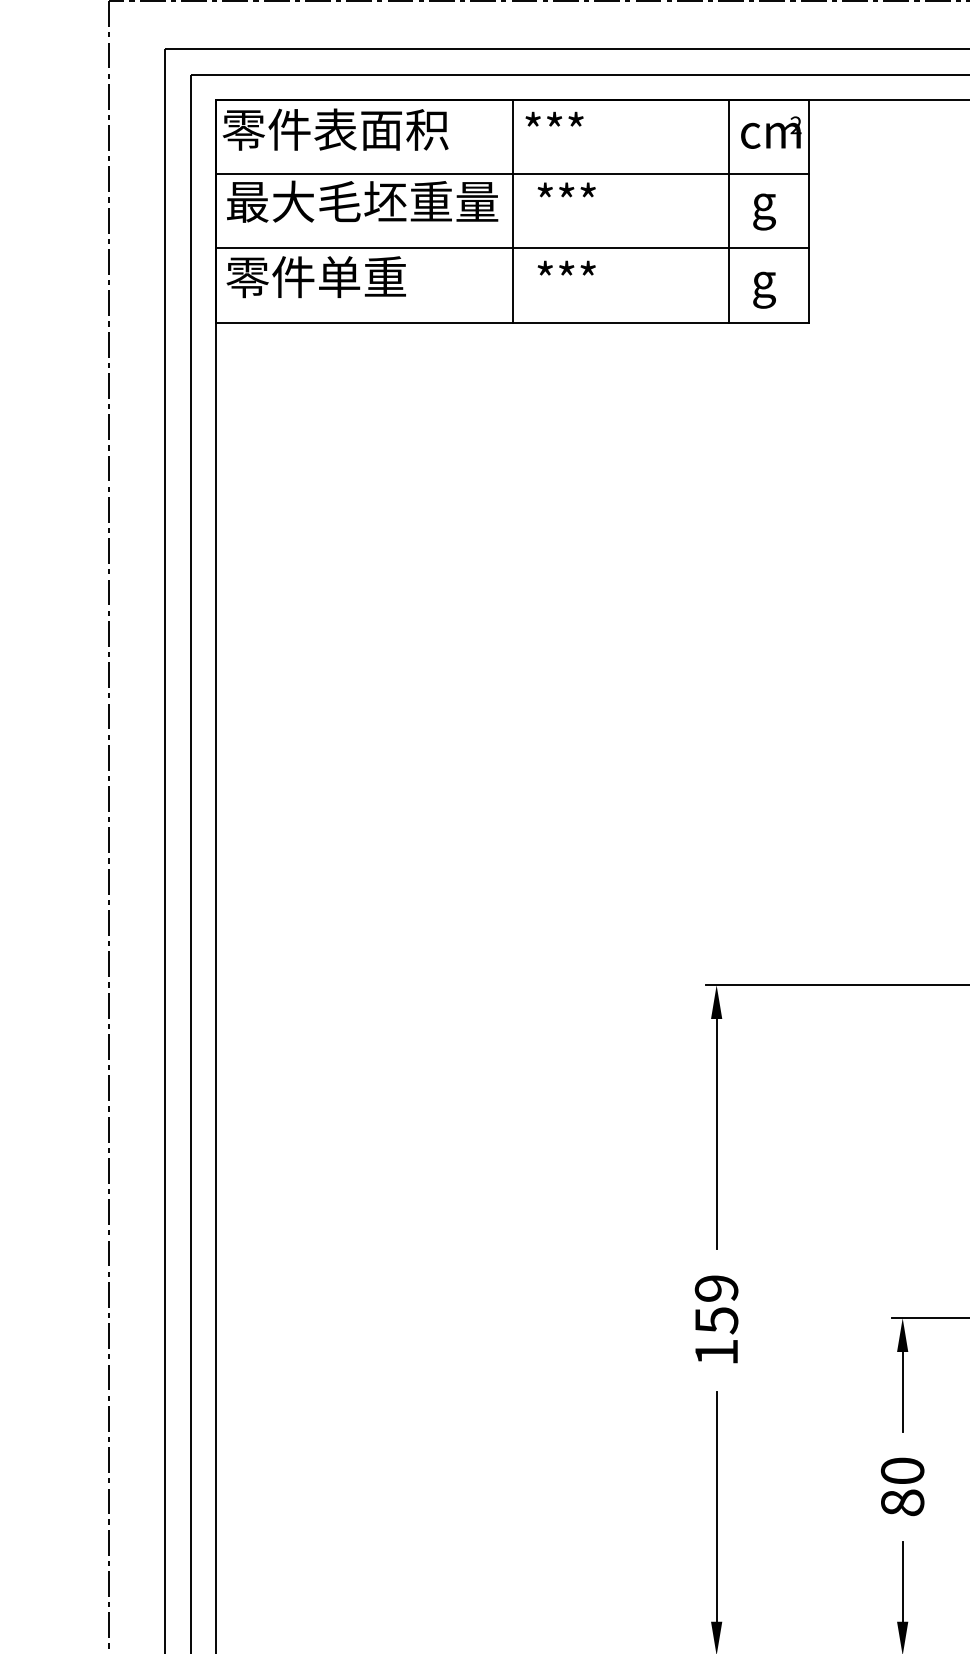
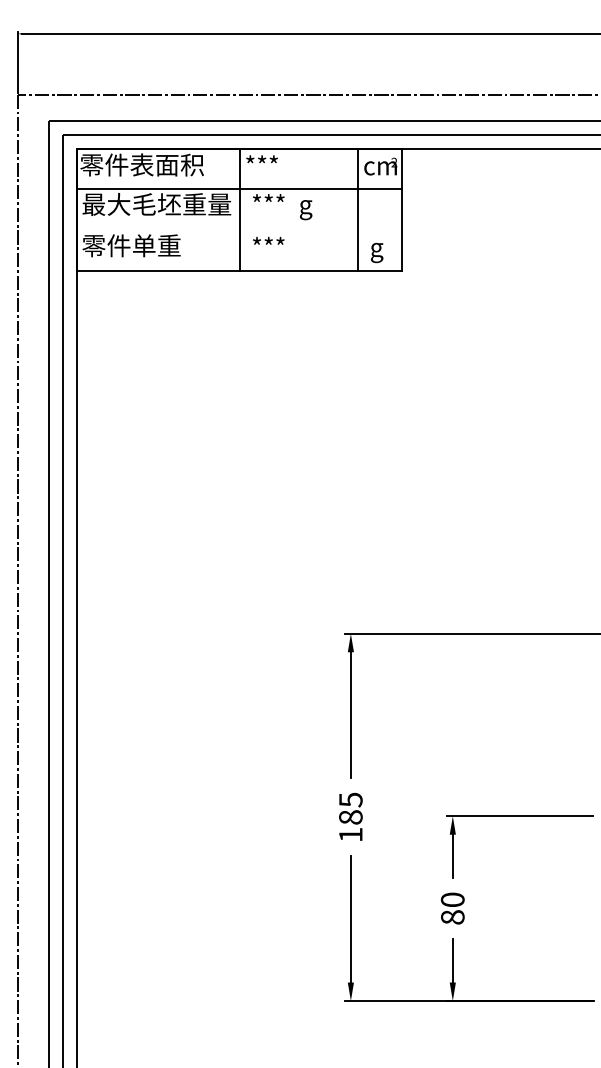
text: (765, 212) -> (306, 210), moved
line: (511, 249) -> (238, 230), removed
text: (715, 1304) -> (350, 808), 159 -> 185

